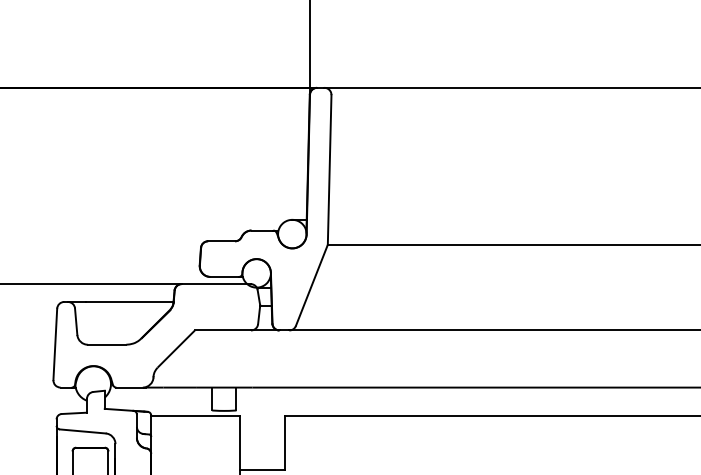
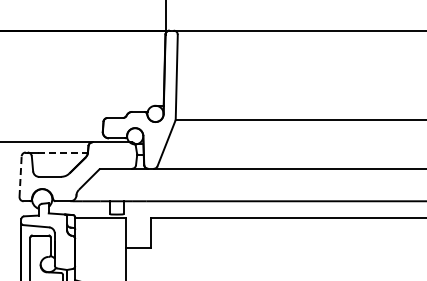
line: (130, 301) -> (63, 152), solid -> dashed
line: (55, 344) -> (20, 176), solid -> dashed

